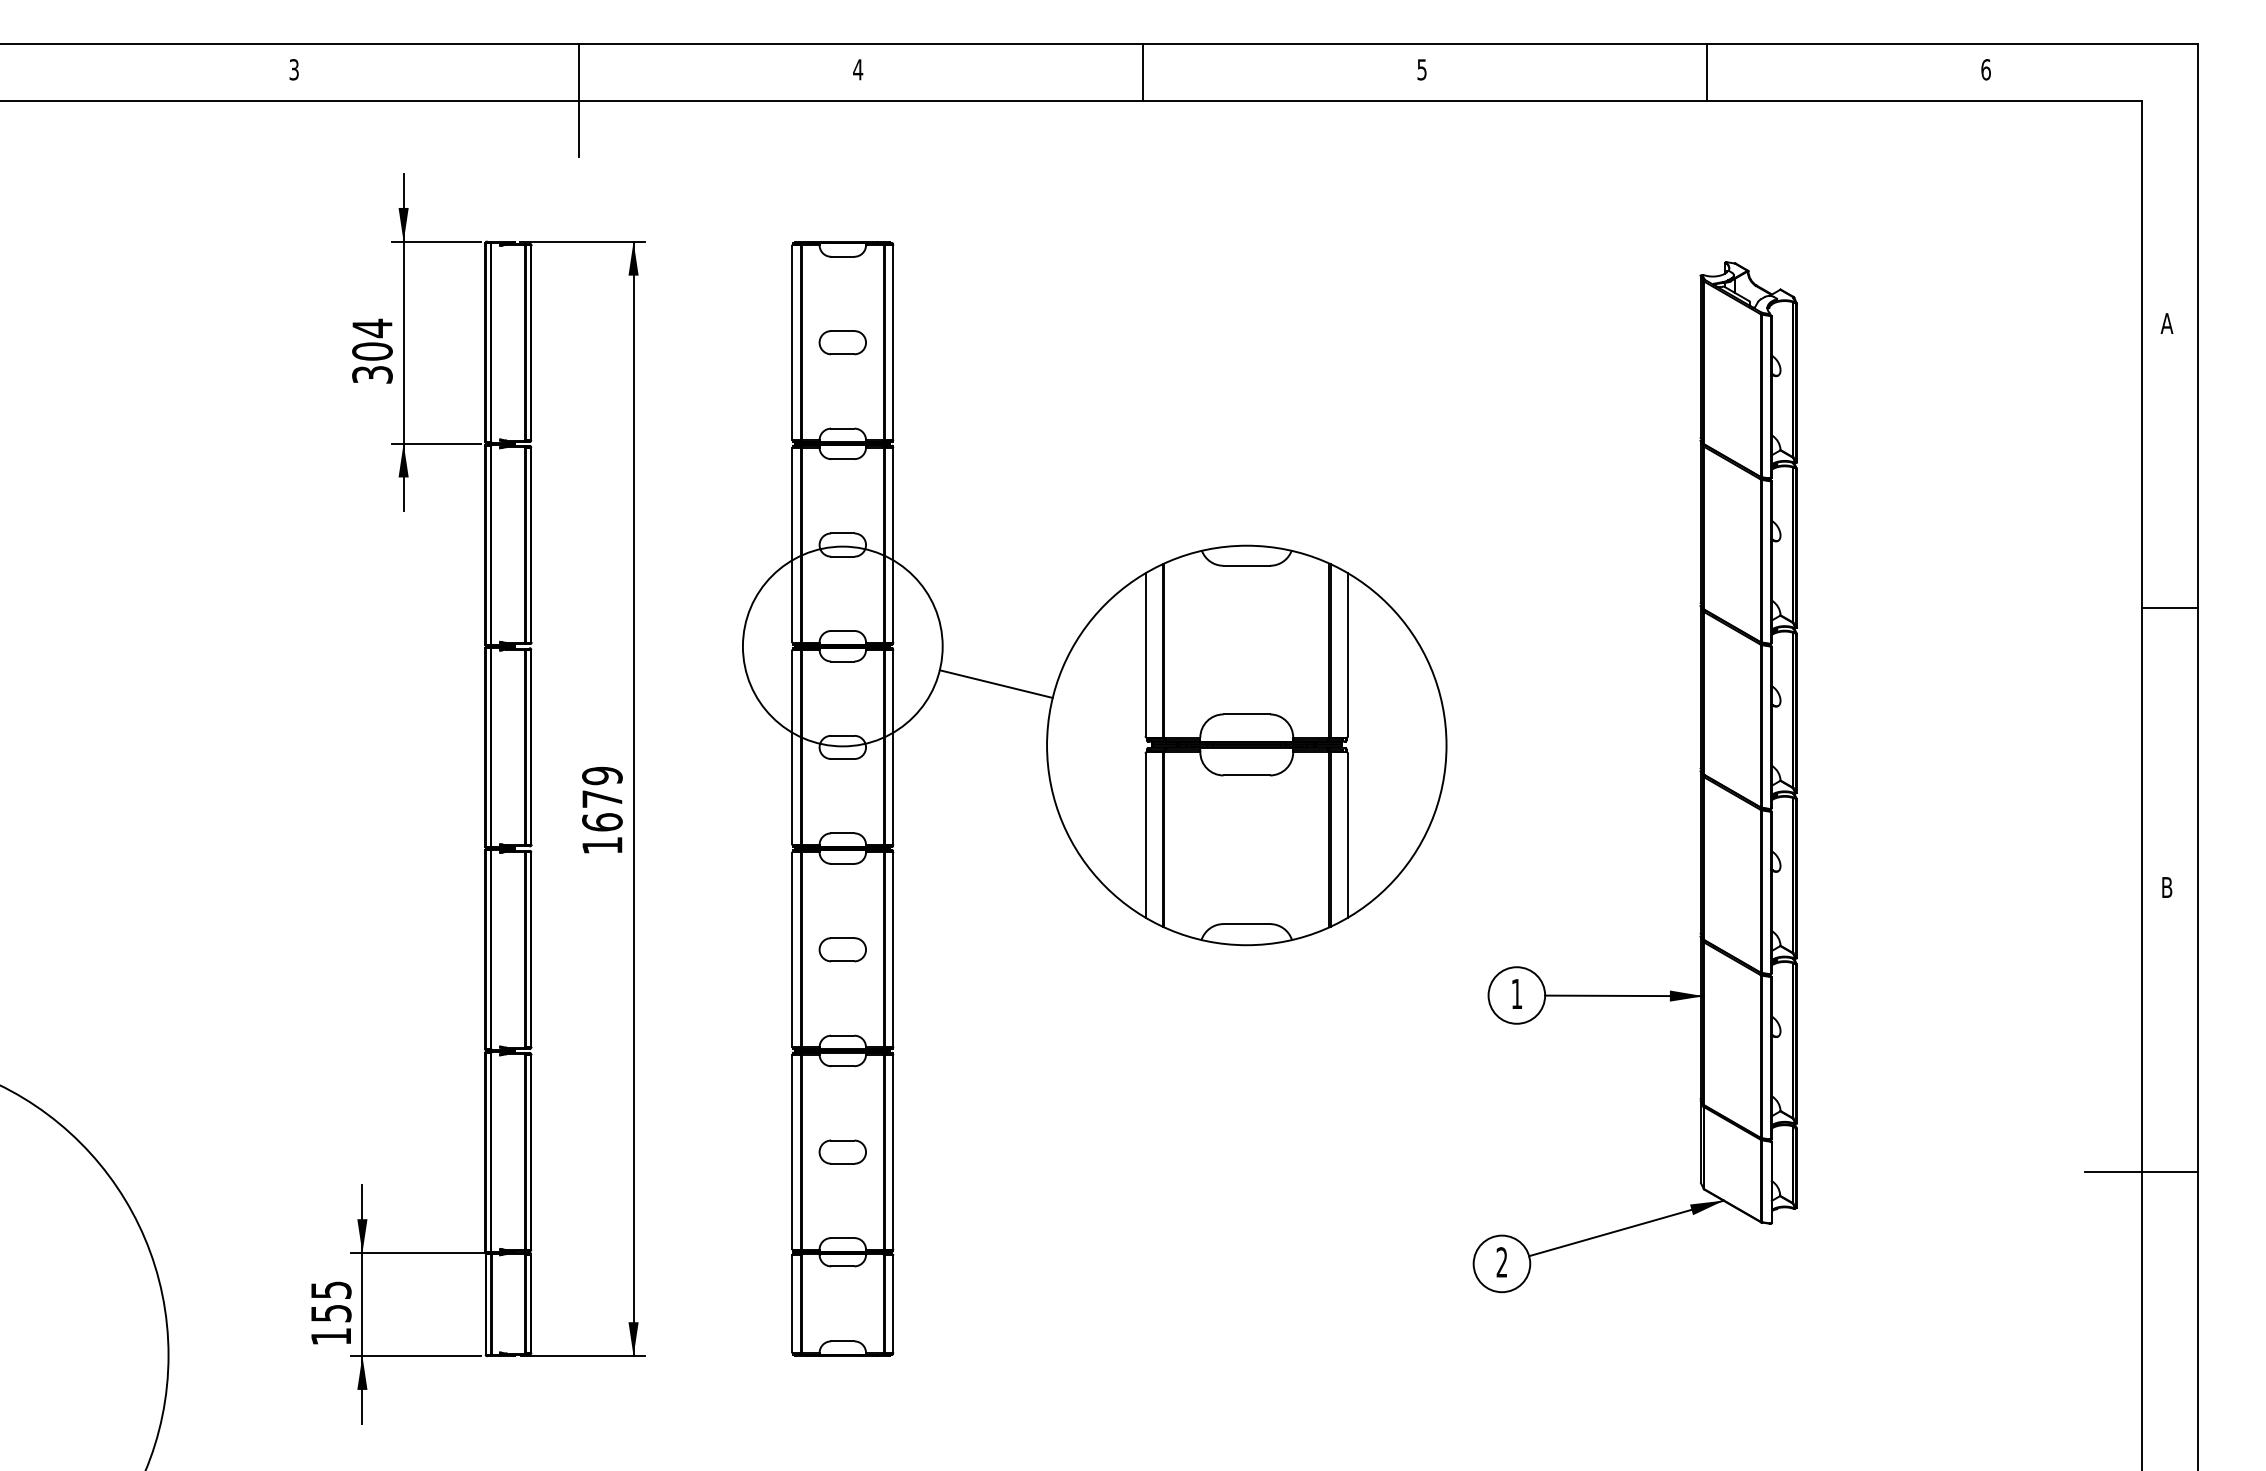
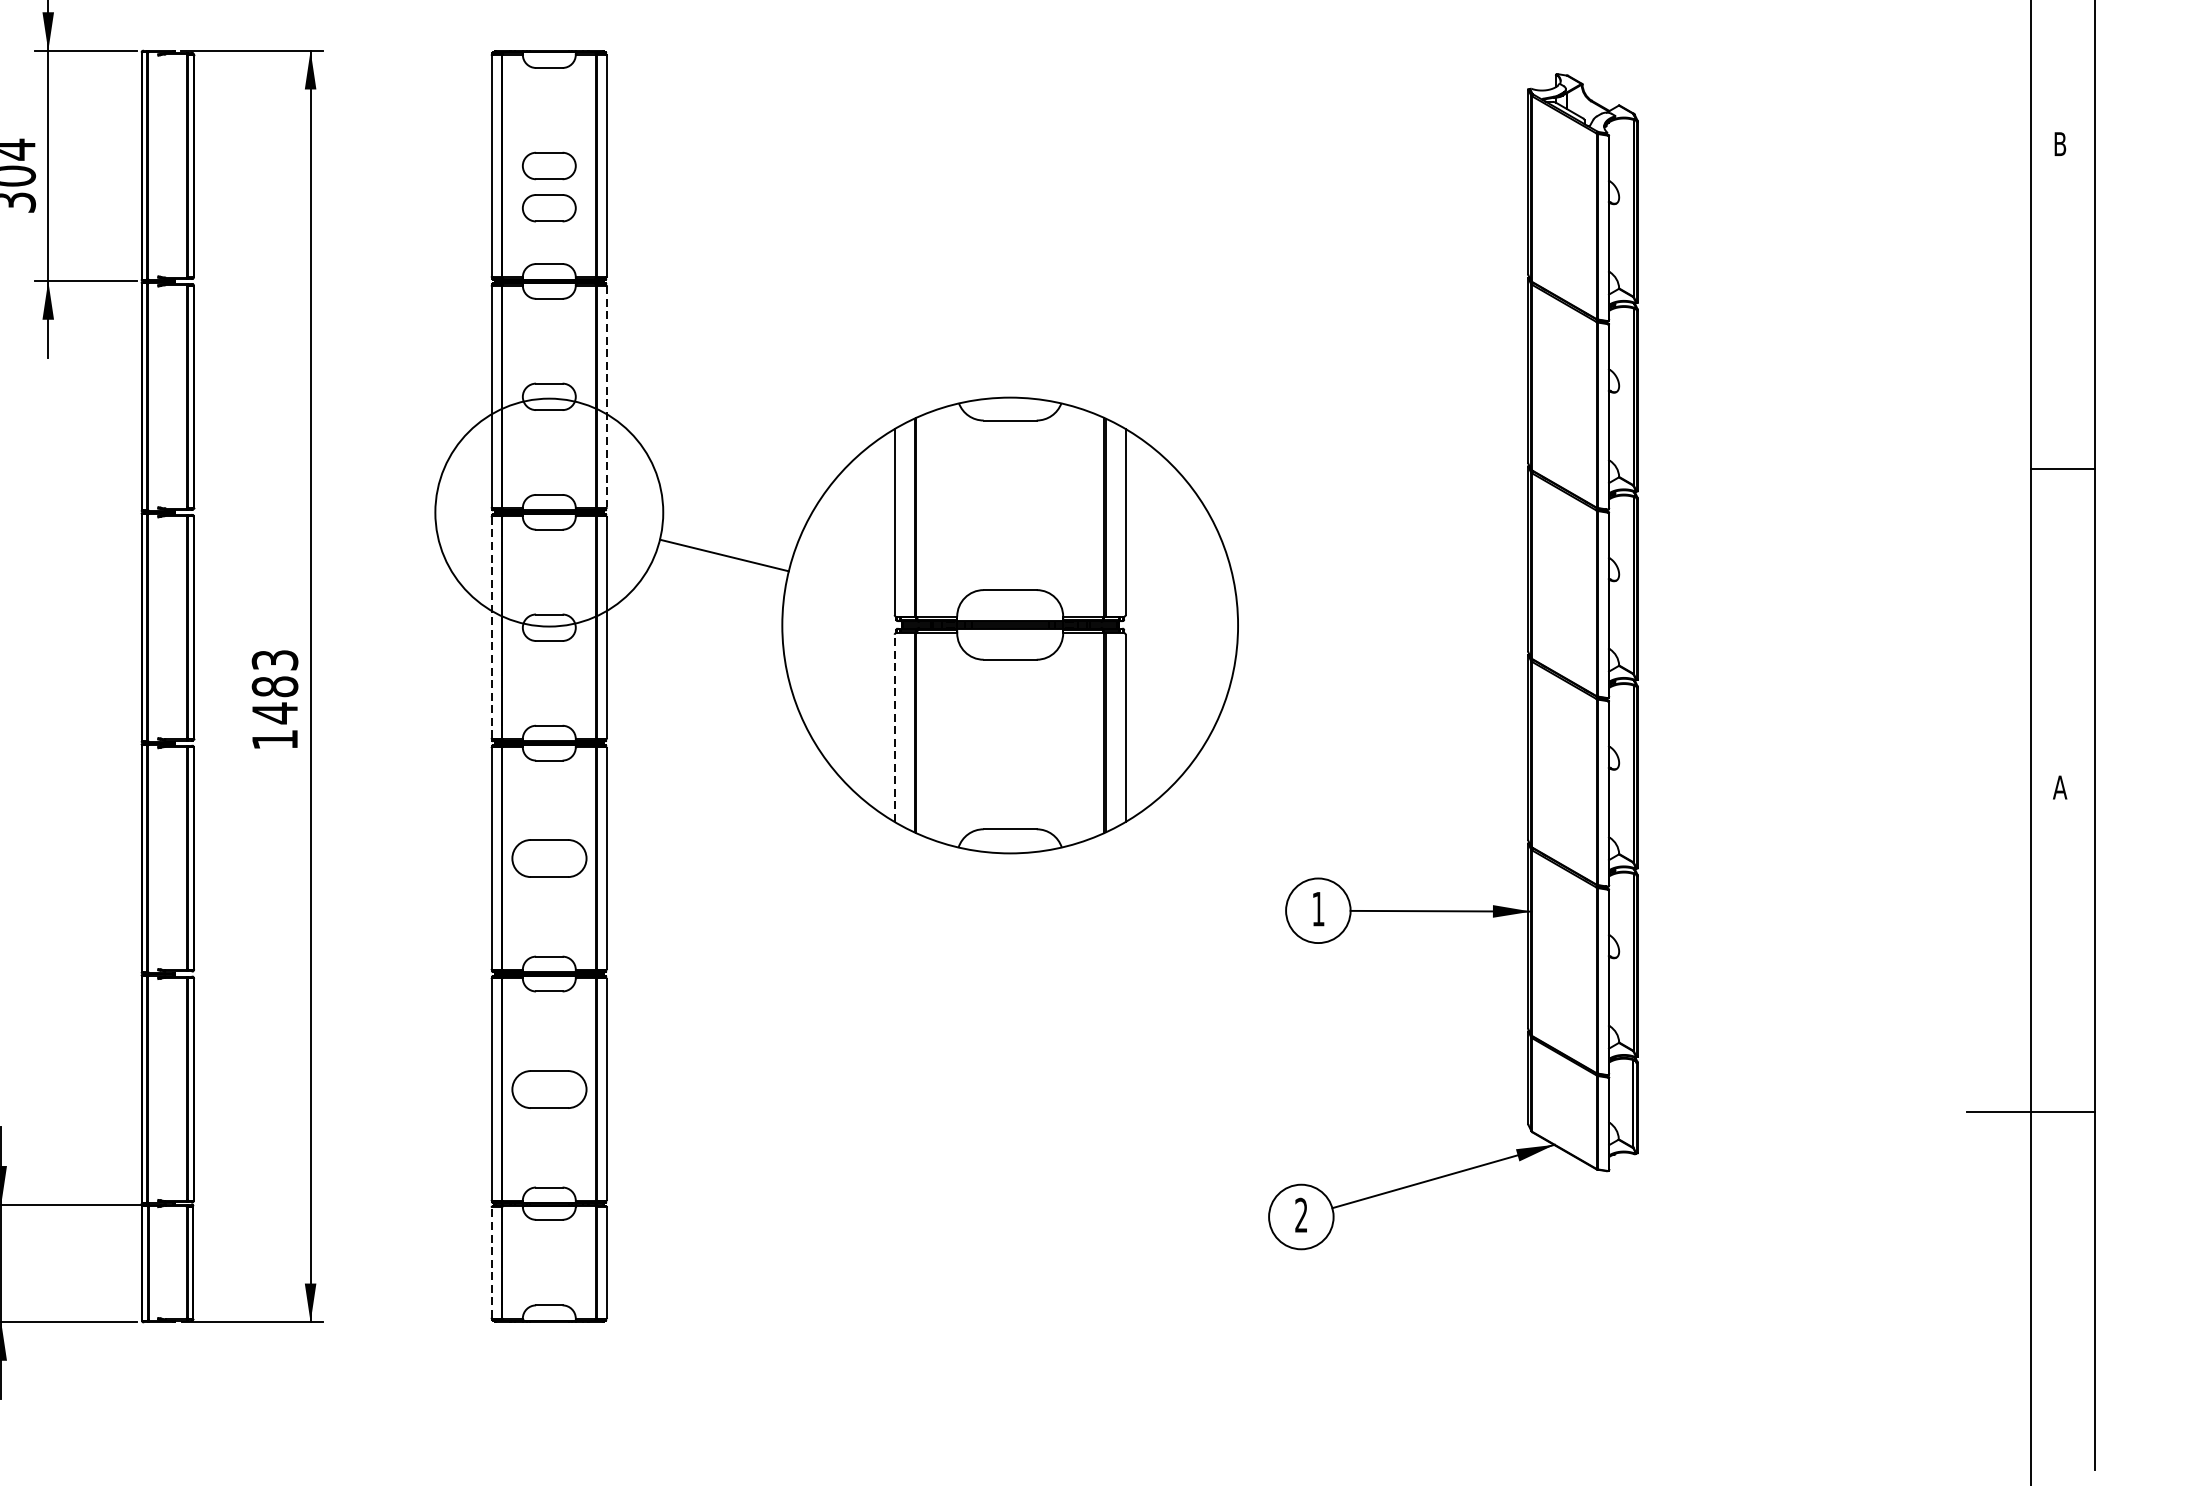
text: (2166, 323) -> (2059, 144), A -> B
part: (842, 379) -> (548, 207), added
line: (893, 545) -> (607, 397), solid -> dashed
line: (792, 747) -> (491, 627), solid -> dashed
text: (602, 799) -> (275, 687), 1679 -> 1483
line: (1145, 835) -> (894, 728), solid -> dashed
text: (2166, 887) -> (2059, 787), B -> A
part: (842, 949) -> (548, 858), size x1.4
part: (842, 1151) -> (548, 1088), size x1.4
line: (792, 1303) -> (491, 1262), solid -> dashed

